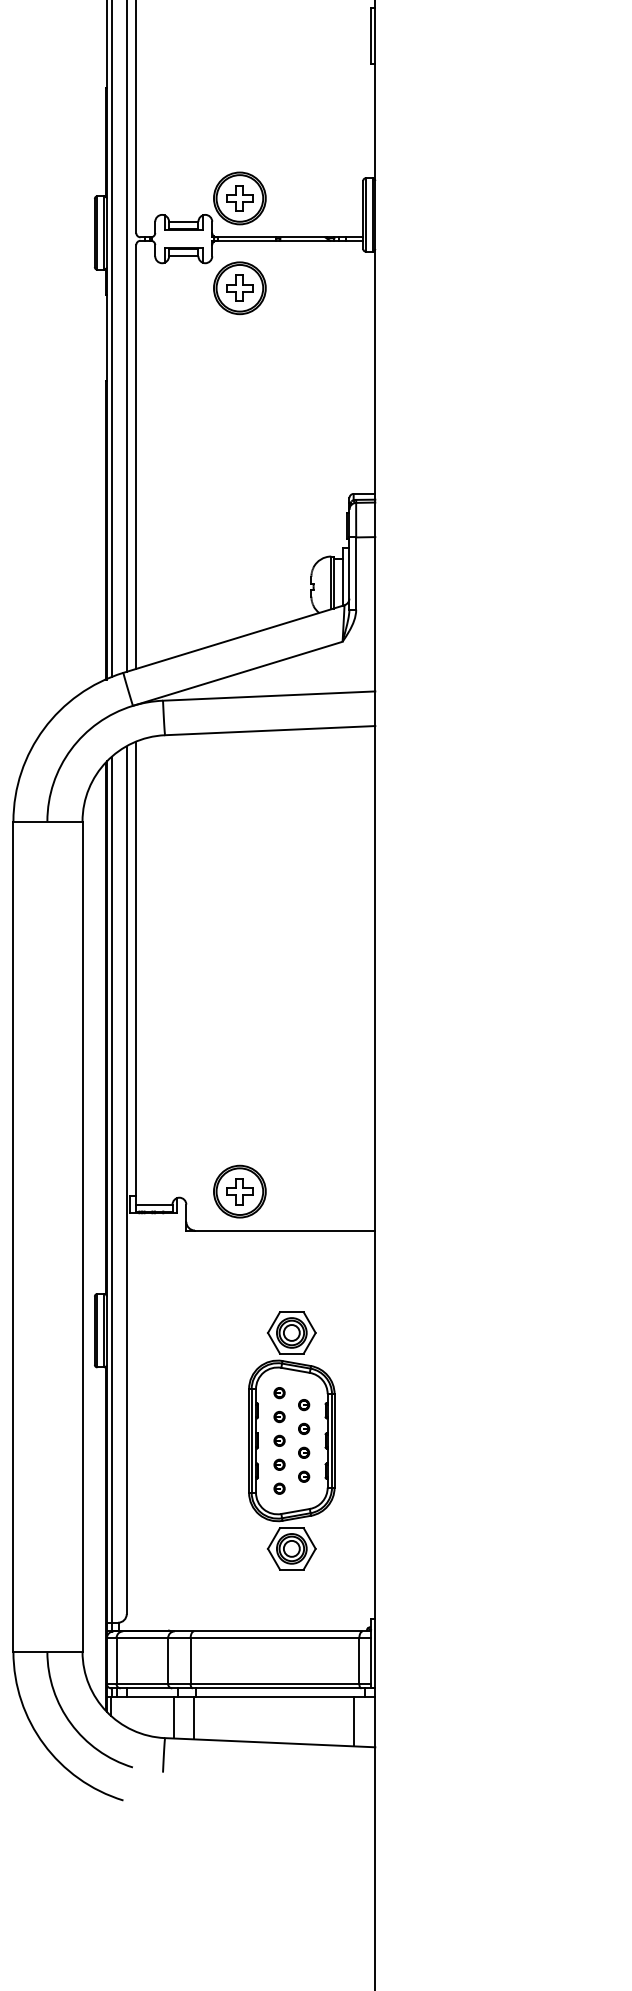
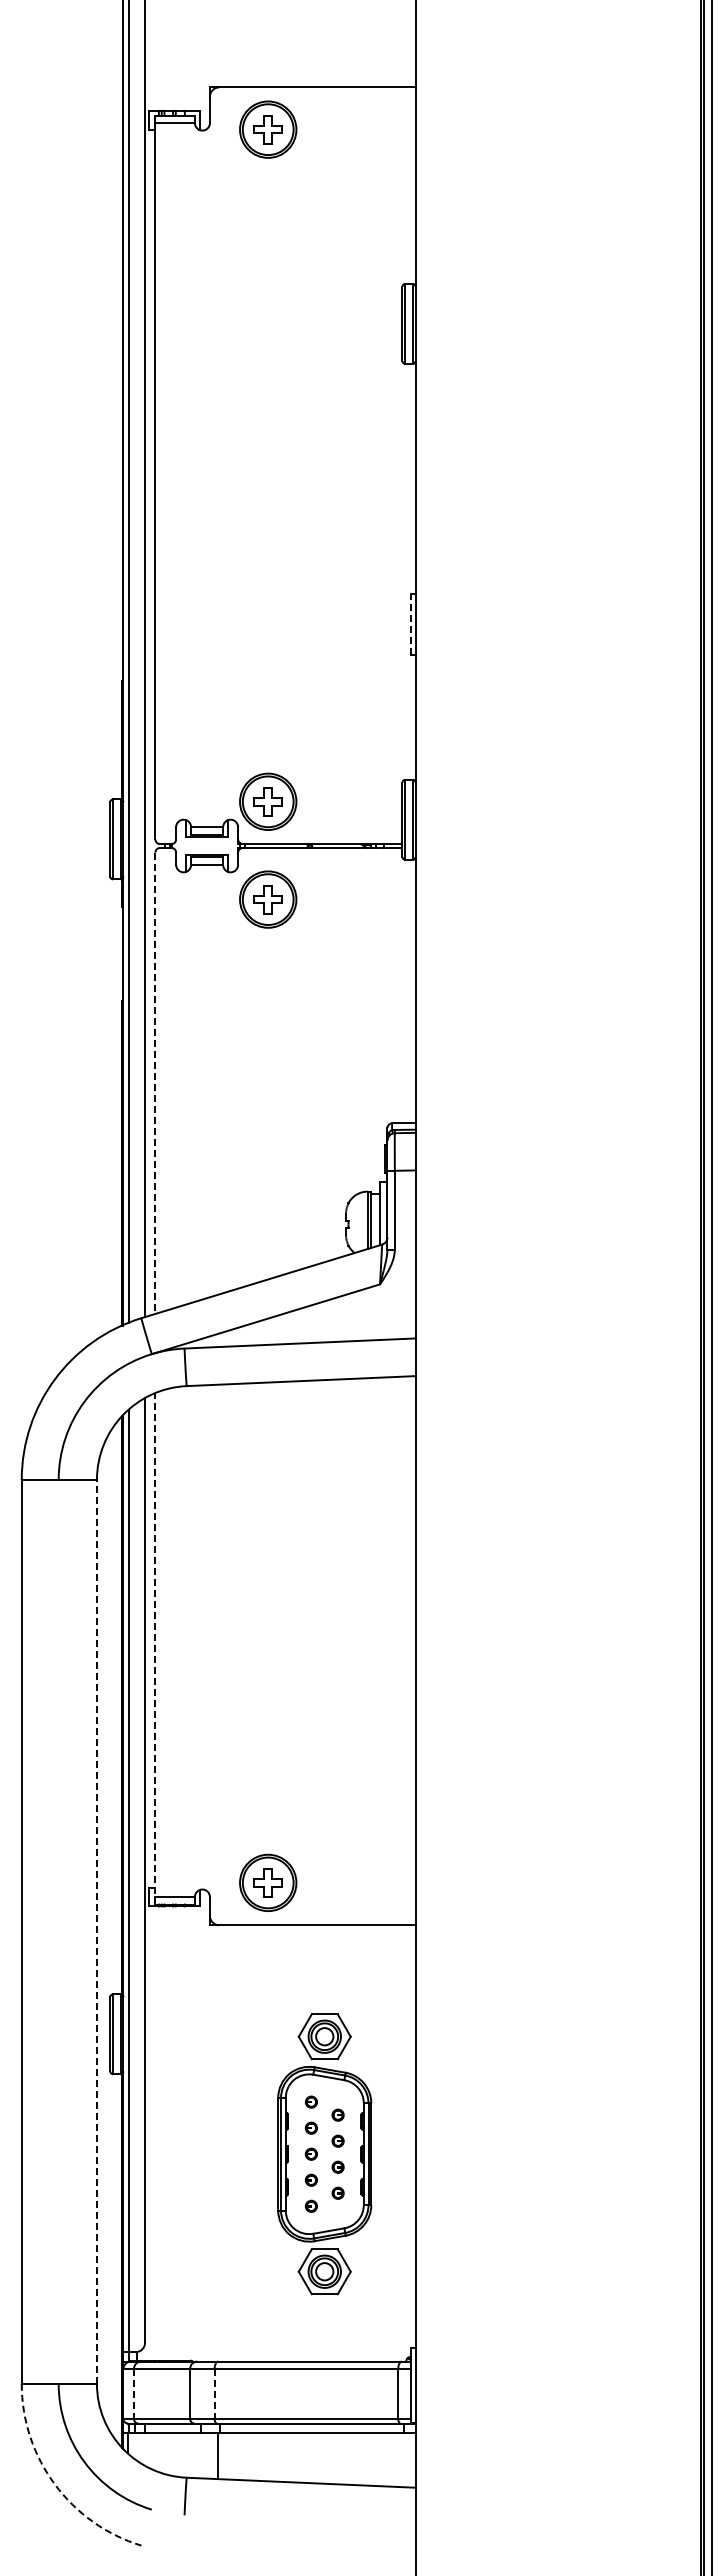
line: (370, 35) -> (410, 624), solid -> dashed
line: (136, 457) -> (155, 1083), solid -> dashed
line: (136, 976) -> (155, 1648), solid -> dashed
line: (82, 1236) -> (96, 1931), solid -> dashed
line: (116, 1660) -> (133, 2393), solid -> dashed
line: (190, 1660) -> (214, 2393), solid -> dashed
line: (173, 1717) -> (196, 2455), removed
line: (354, 1721) -> (392, 2459), removed
arc: (43, 1744) -> (54, 2484), solid -> dashed

